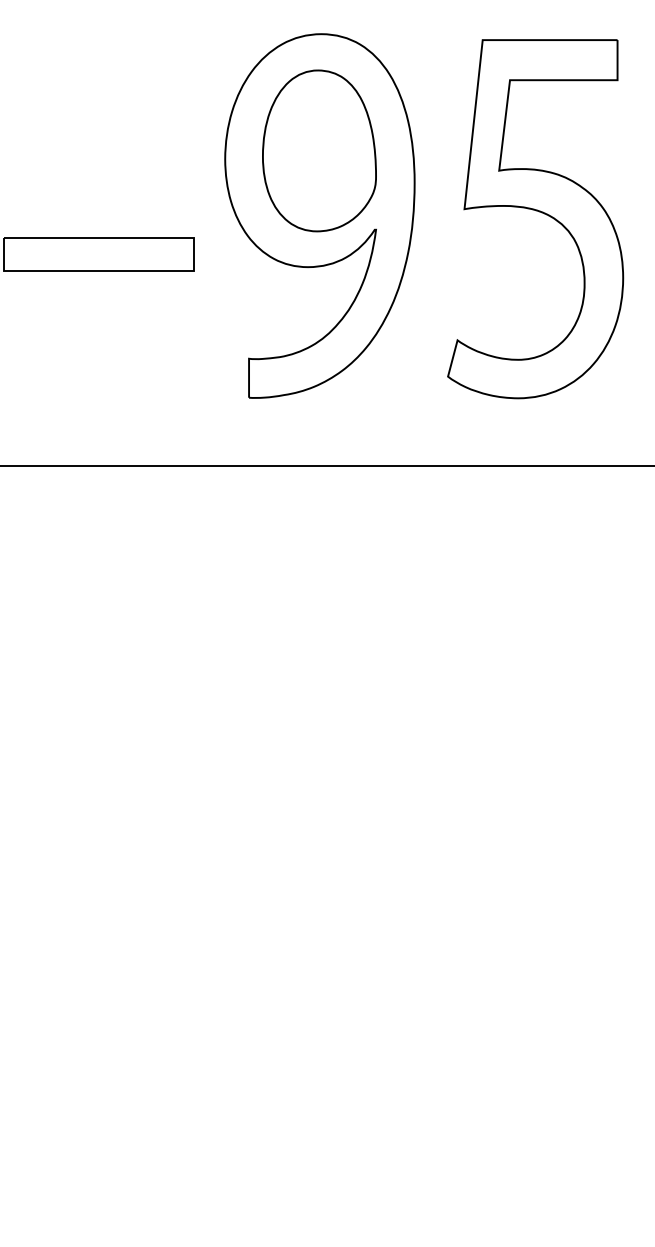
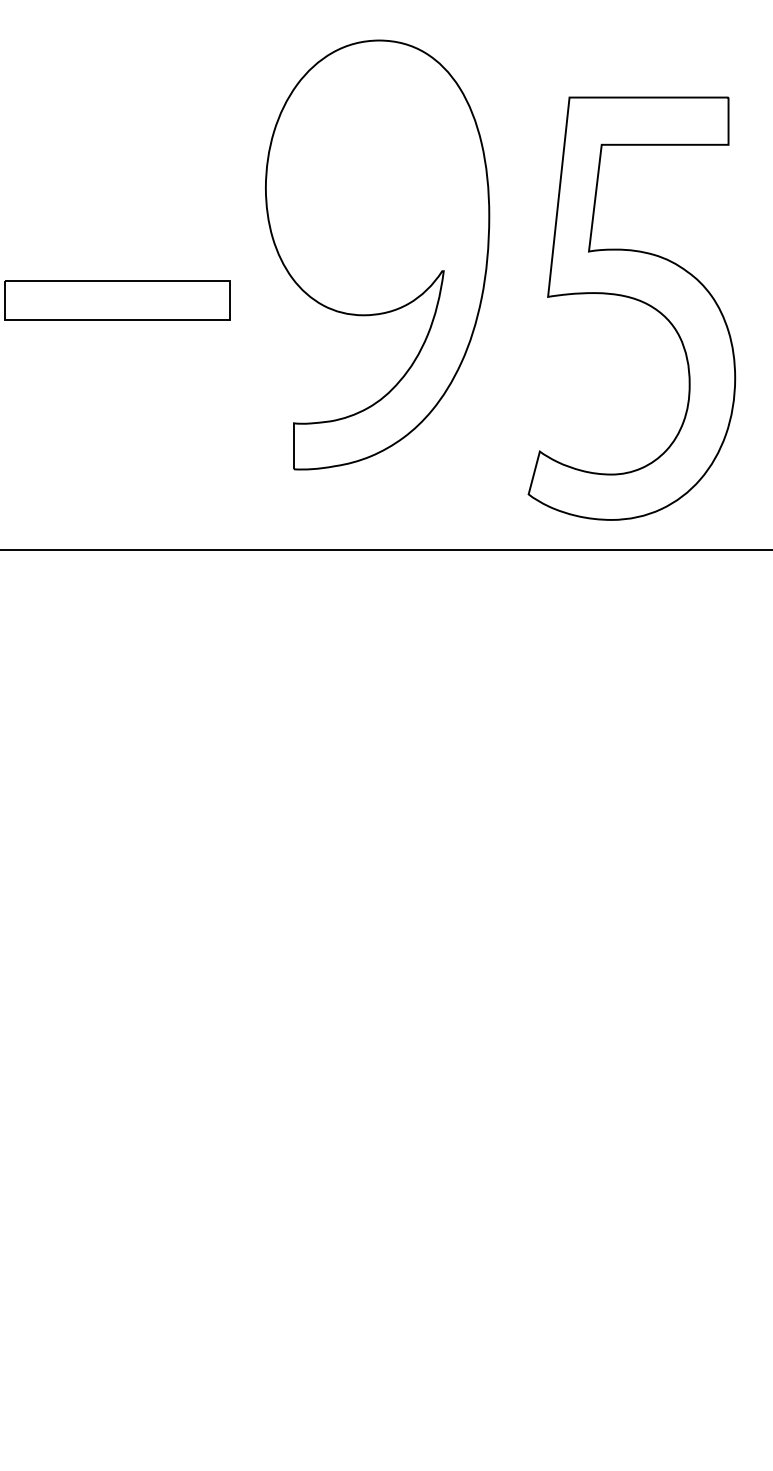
part: (319, 150) -> (376, 177), removed
part: (538, 212) -> (635, 300), moved

